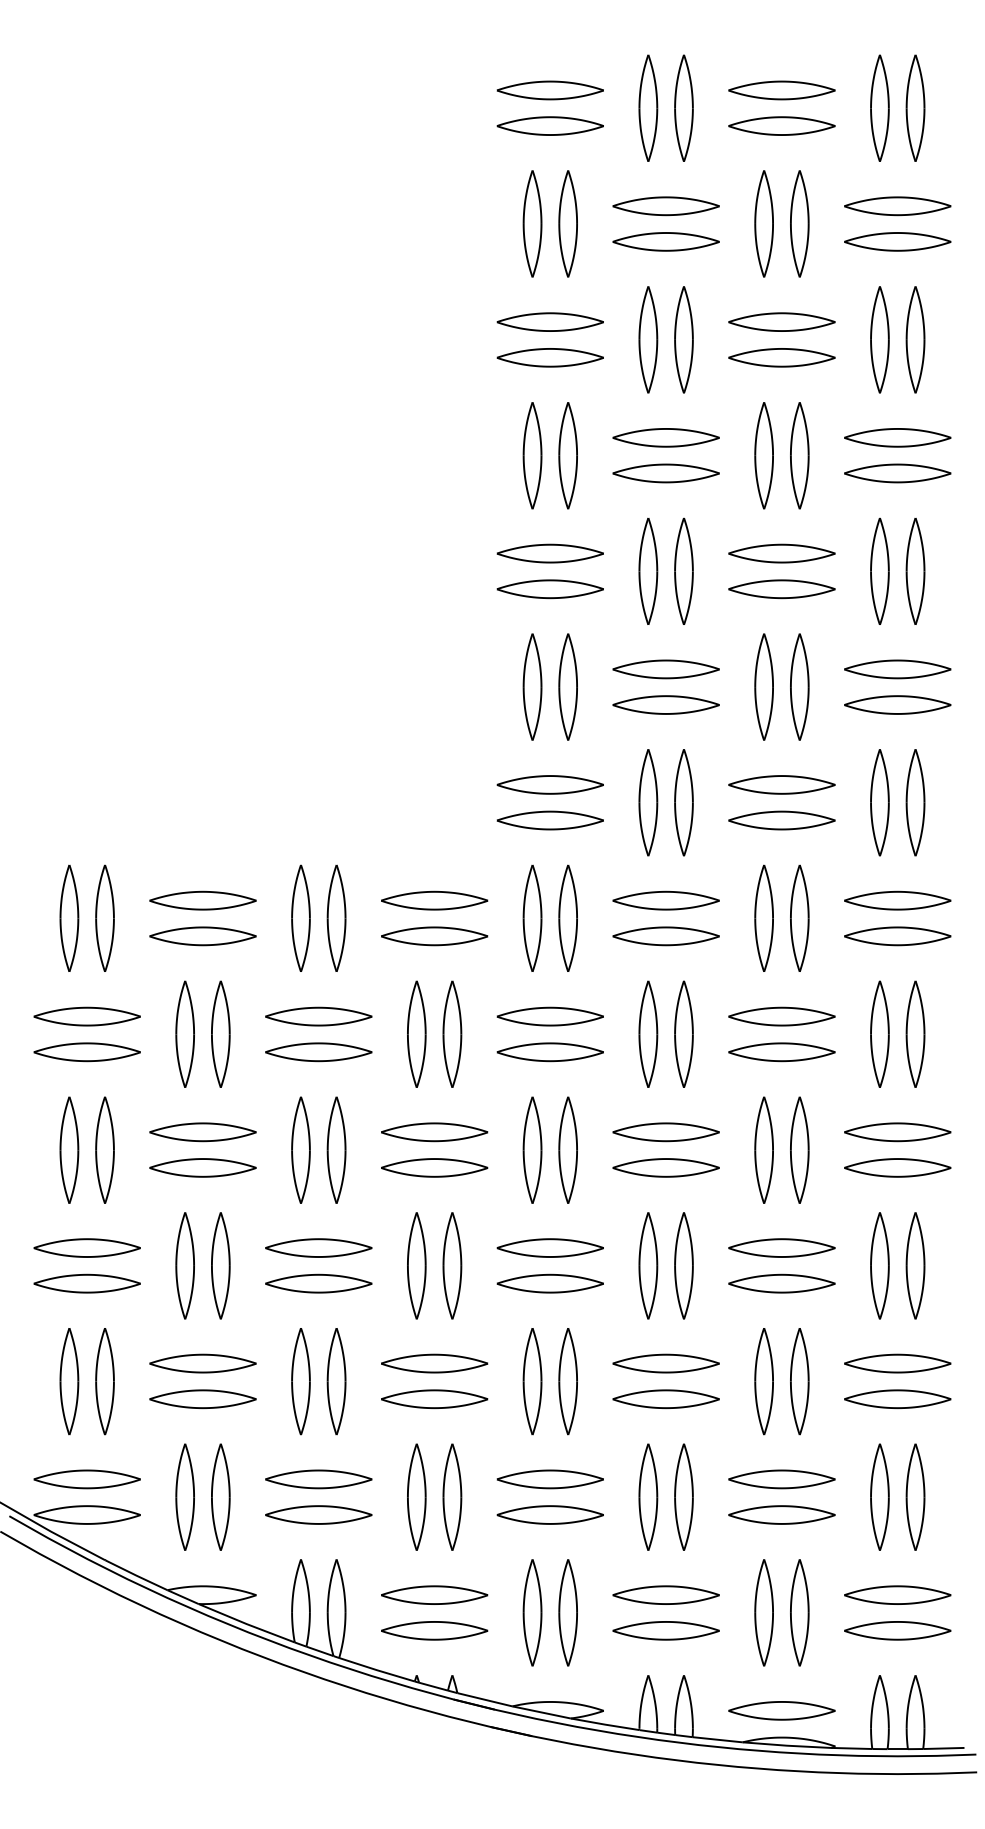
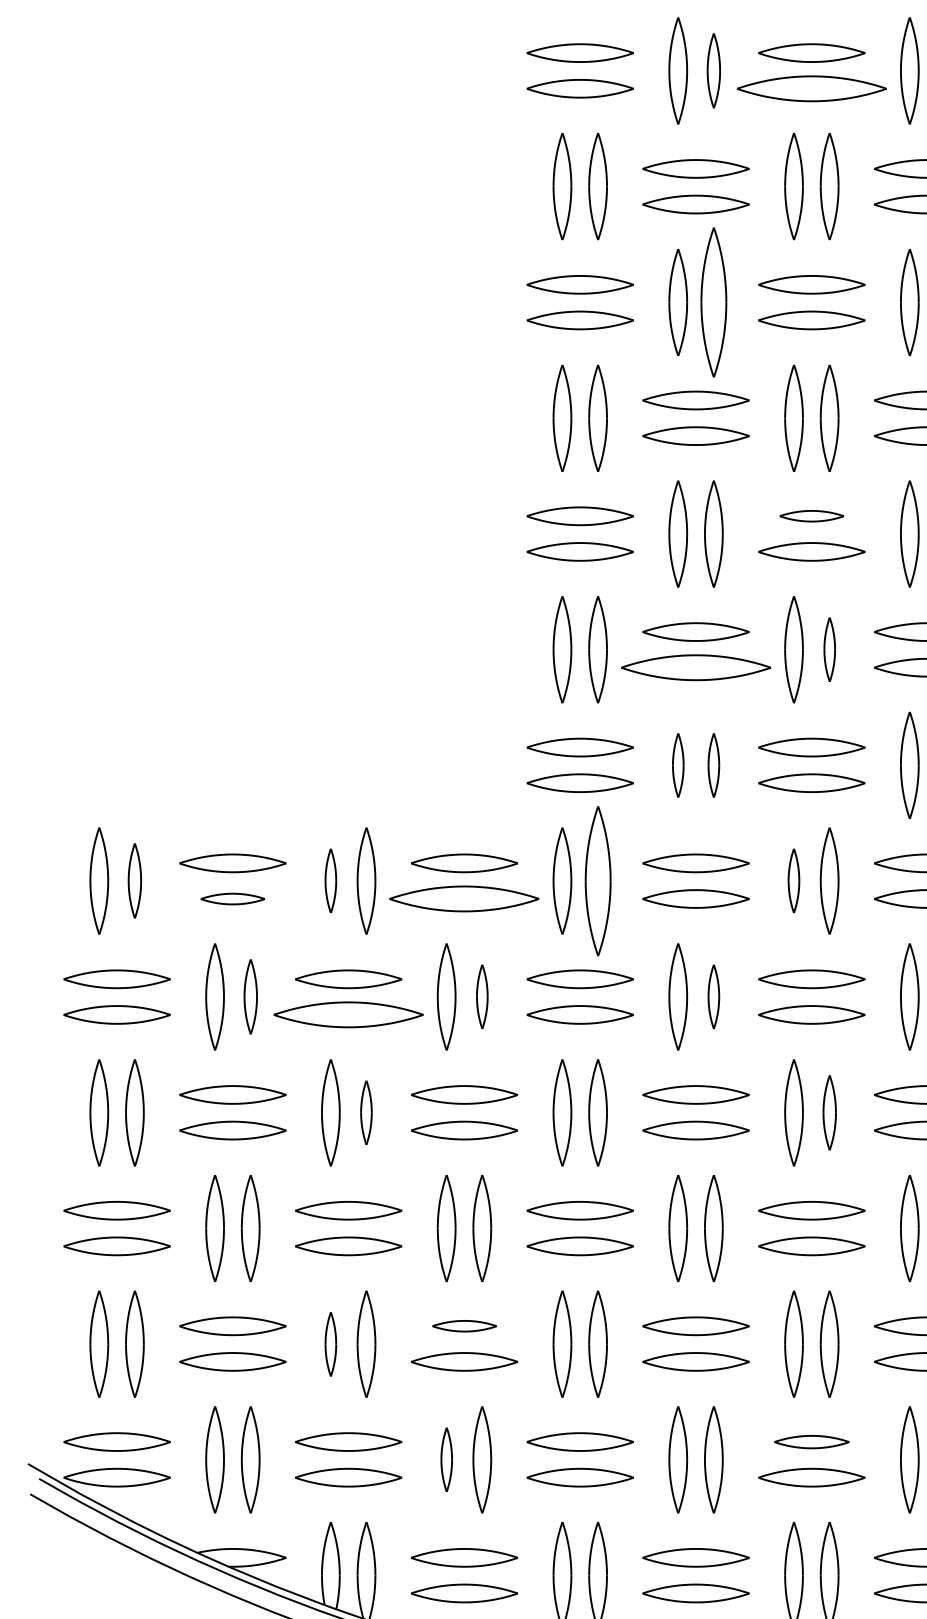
part: (683, 107) -> (713, 70), size x0.7
part: (781, 125) -> (811, 88), size x1.4
part: (683, 339) -> (713, 302), size x1.4
part: (781, 553) -> (811, 516), size x0.6
part: (799, 686) -> (829, 649), size x0.6
part: (665, 704) -> (695, 667), size x1.4
part: (648, 802) -> (678, 765), size x0.6
part: (683, 802) -> (713, 765), size x0.6
part: (104, 917) -> (134, 880), size x0.7
part: (300, 917) -> (330, 880), size x0.6
part: (567, 917) -> (597, 880), size x1.4
part: (763, 917) -> (793, 880), size x0.6
part: (202, 936) -> (232, 899), size x0.6
part: (434, 936) -> (464, 899), size x1.4
part: (220, 1033) -> (250, 996), size x0.7
part: (452, 1033) -> (482, 996), size x0.6
part: (683, 1033) -> (713, 996), size x0.6
part: (318, 1052) -> (348, 1015), size x1.4
part: (336, 1149) -> (366, 1112), size x0.6
part: (799, 1149) -> (829, 1112), size x0.7
part: (434, 1363) -> (464, 1326), size x0.6
part: (300, 1381) -> (330, 1344), size x0.6
part: (781, 1479) -> (811, 1442), size x0.7
part: (416, 1496) -> (446, 1459), size x0.6

